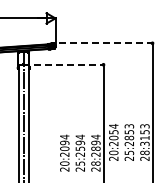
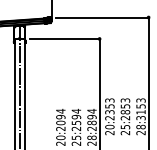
line: (106, 43) -> (102, 17), dashed -> solid
line: (69, 64) -> (65, 38), dashed -> solid
text: (113, 132) -> (109, 106), 20:2054 -> 20:2353

